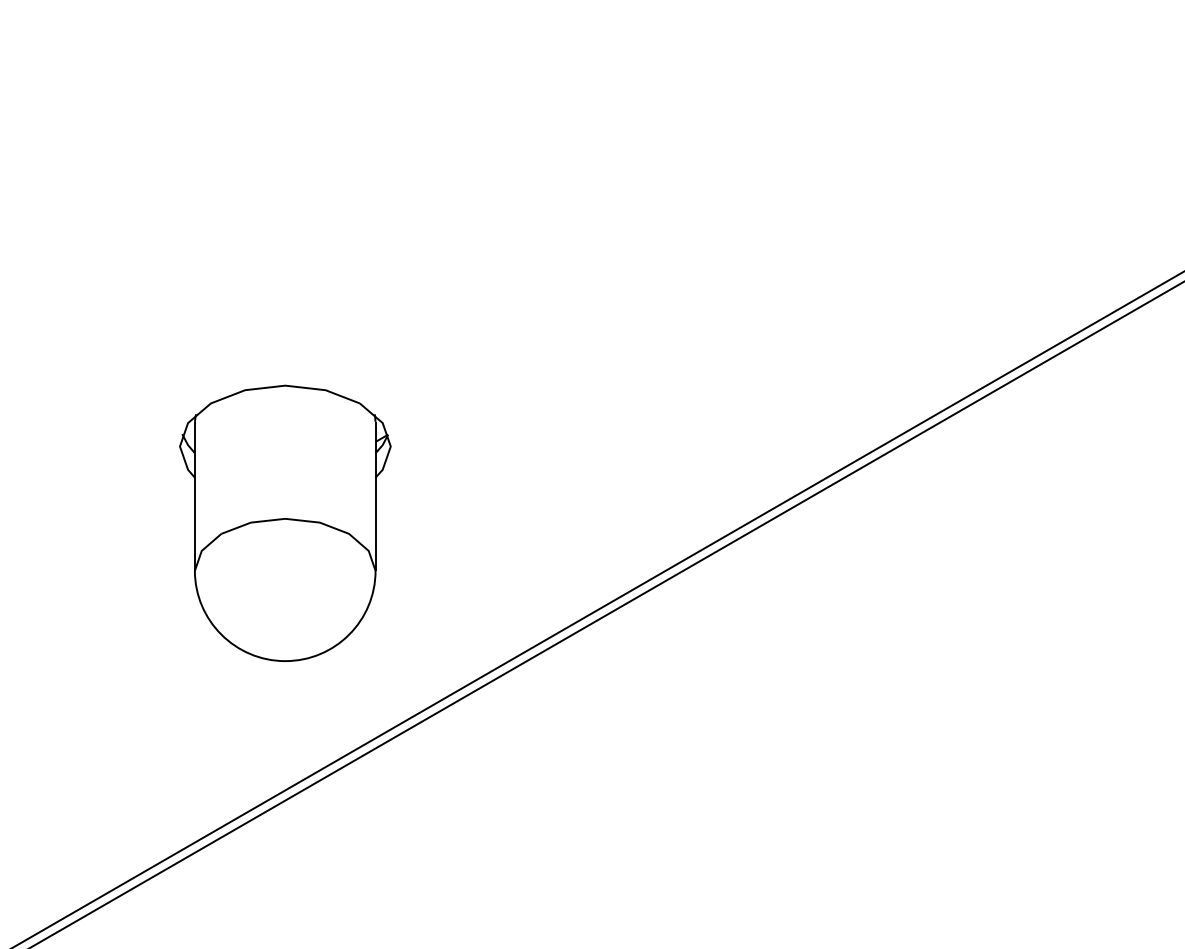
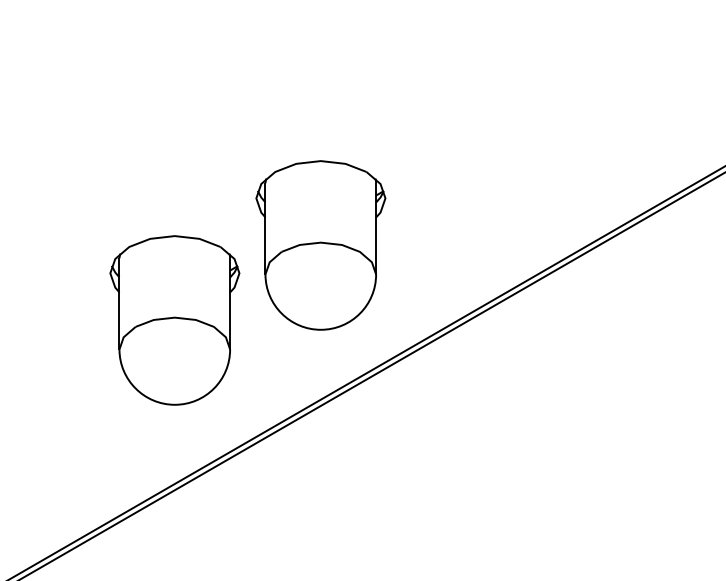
part: (523, 401) -> (320, 245), added

